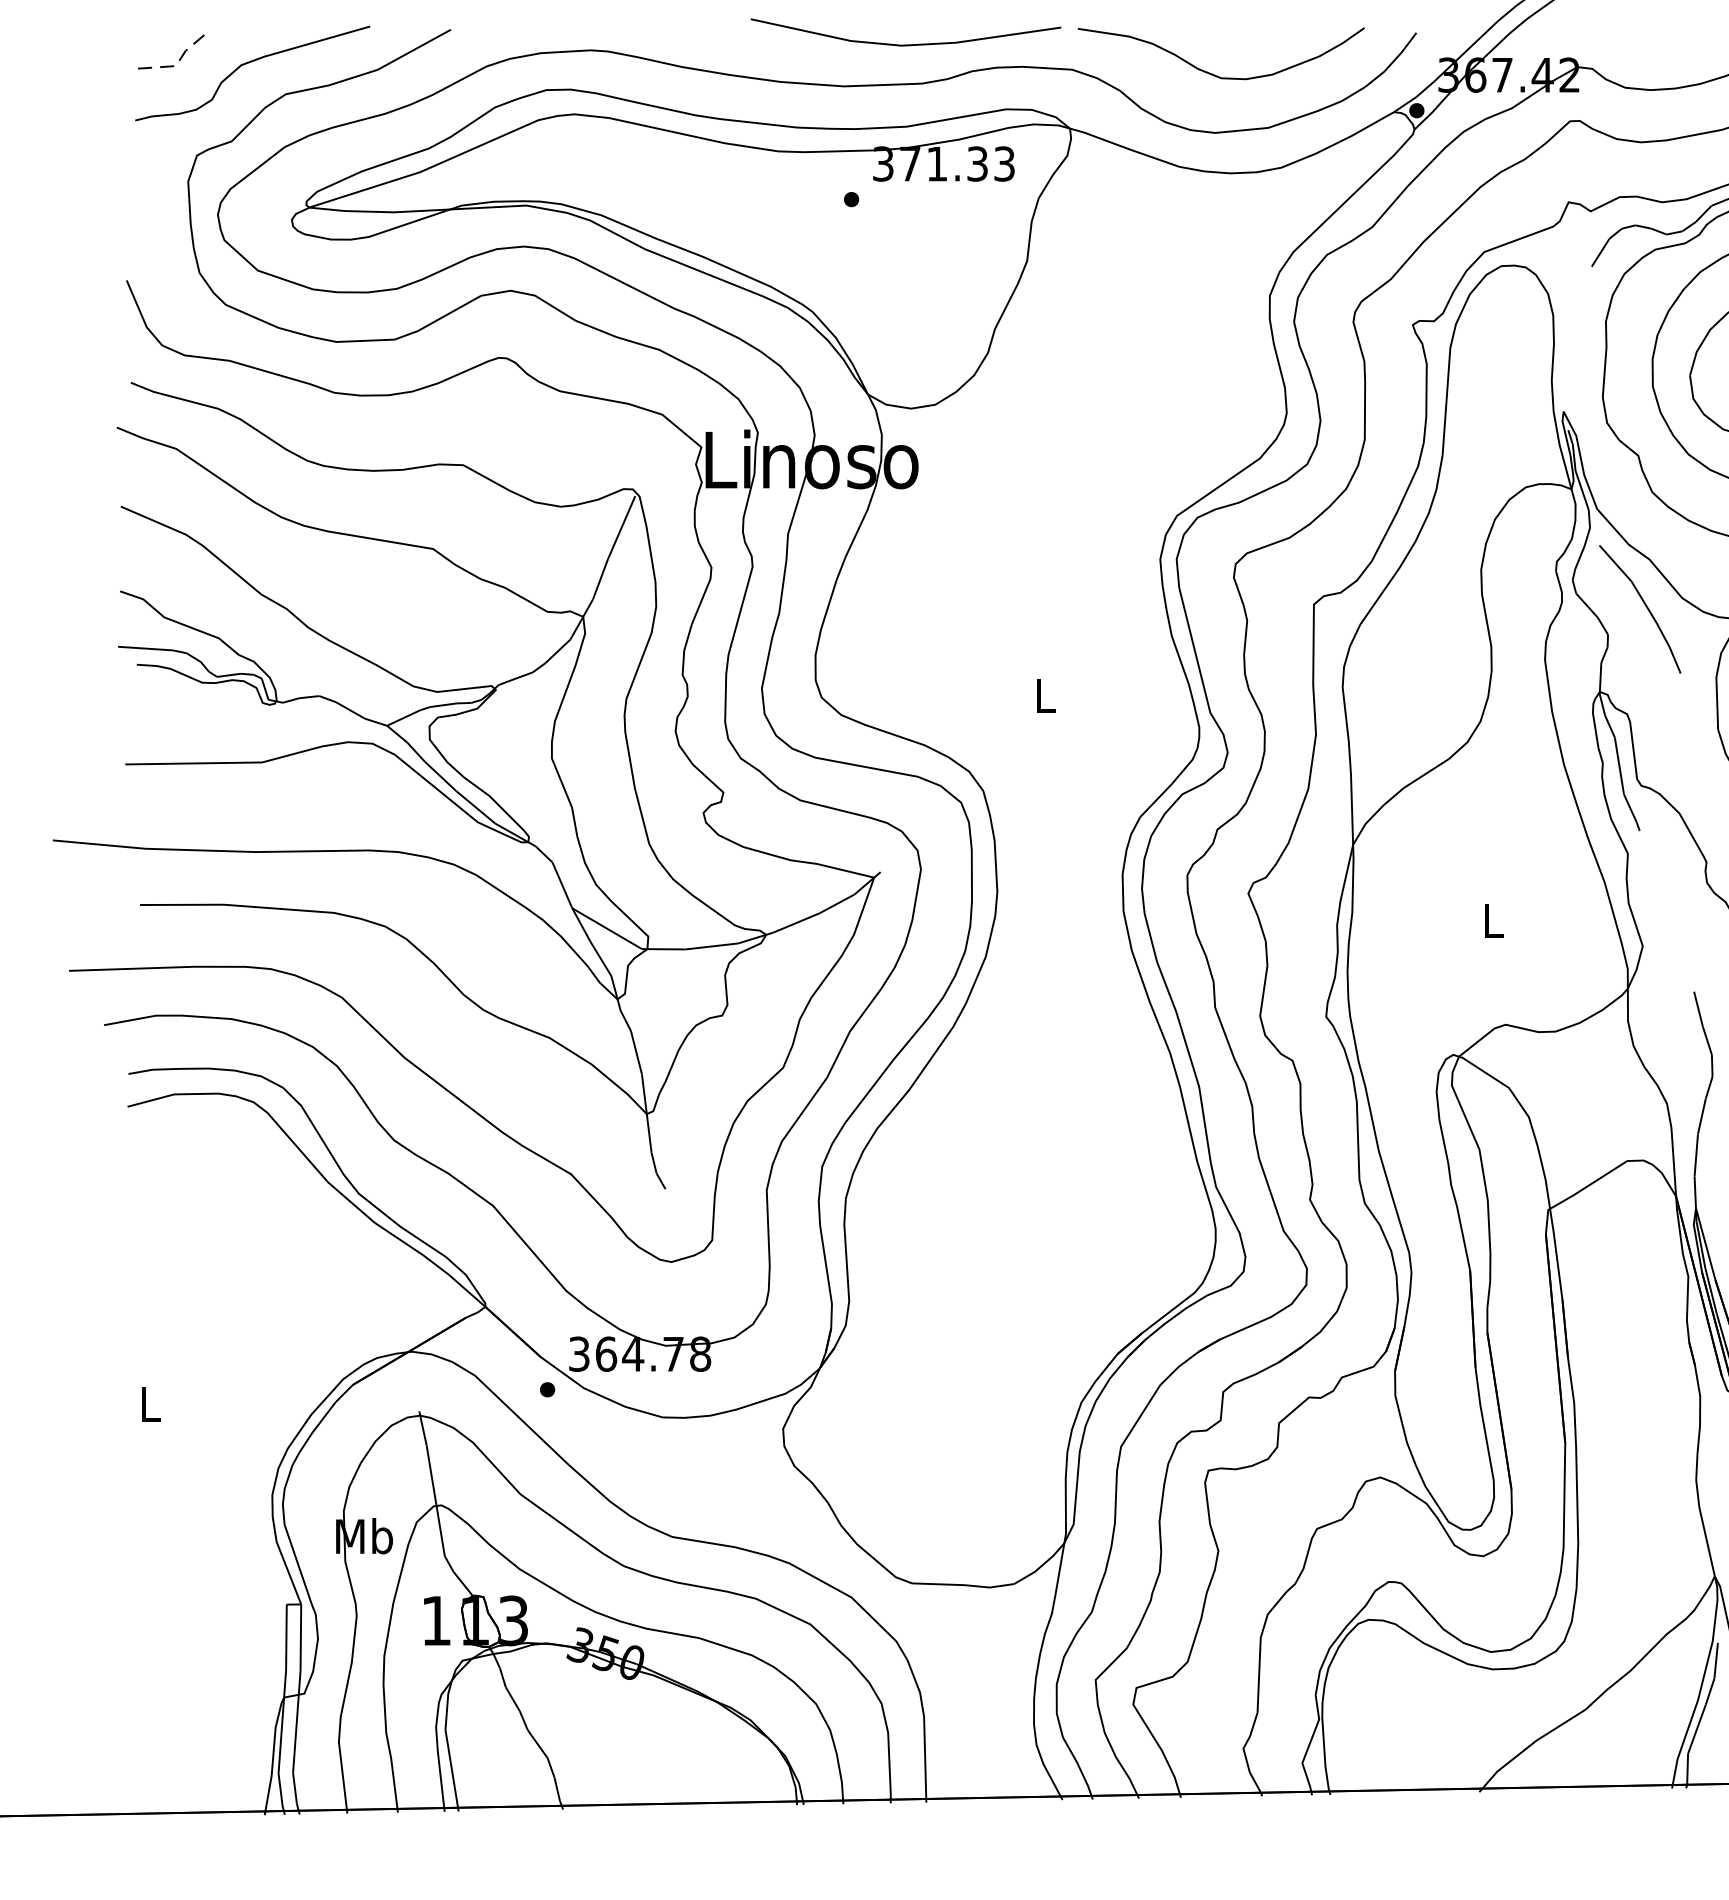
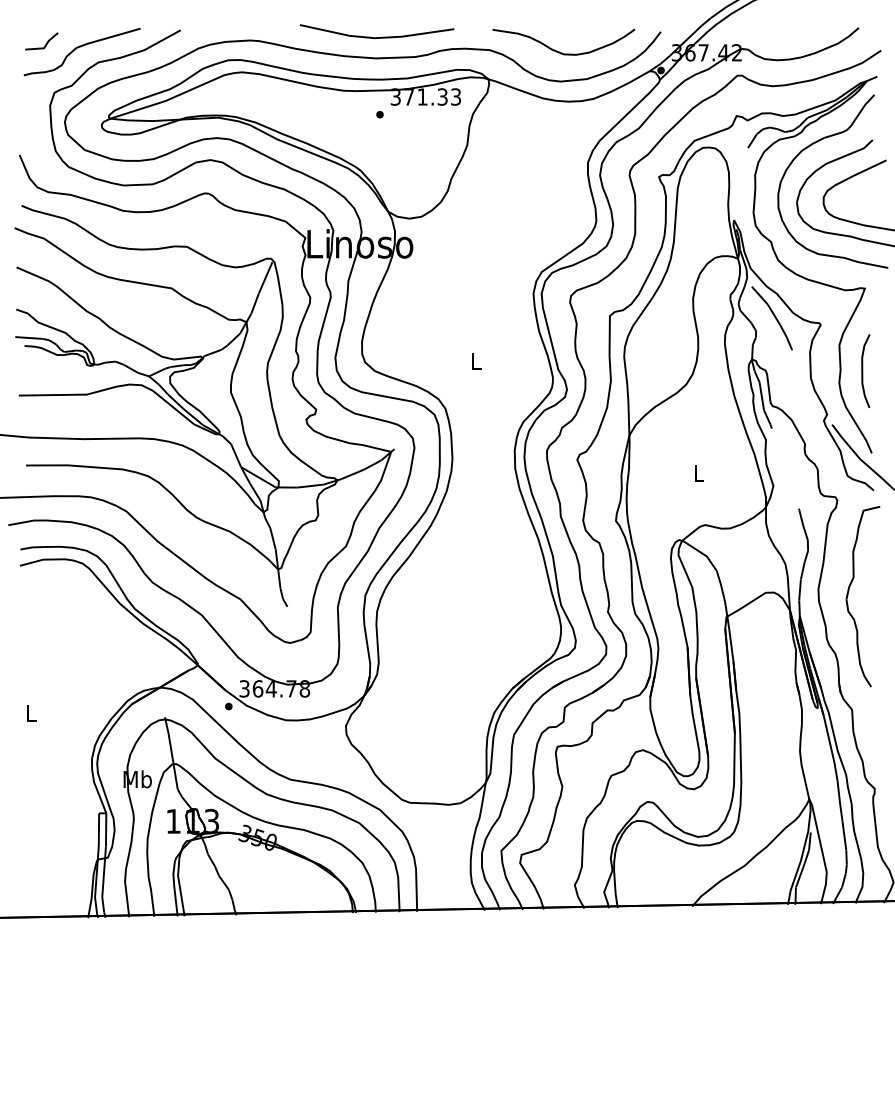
line: (904, 44) -> (376, 37), moved
line: (176, 64) -> (44, 47), dashed -> solid

